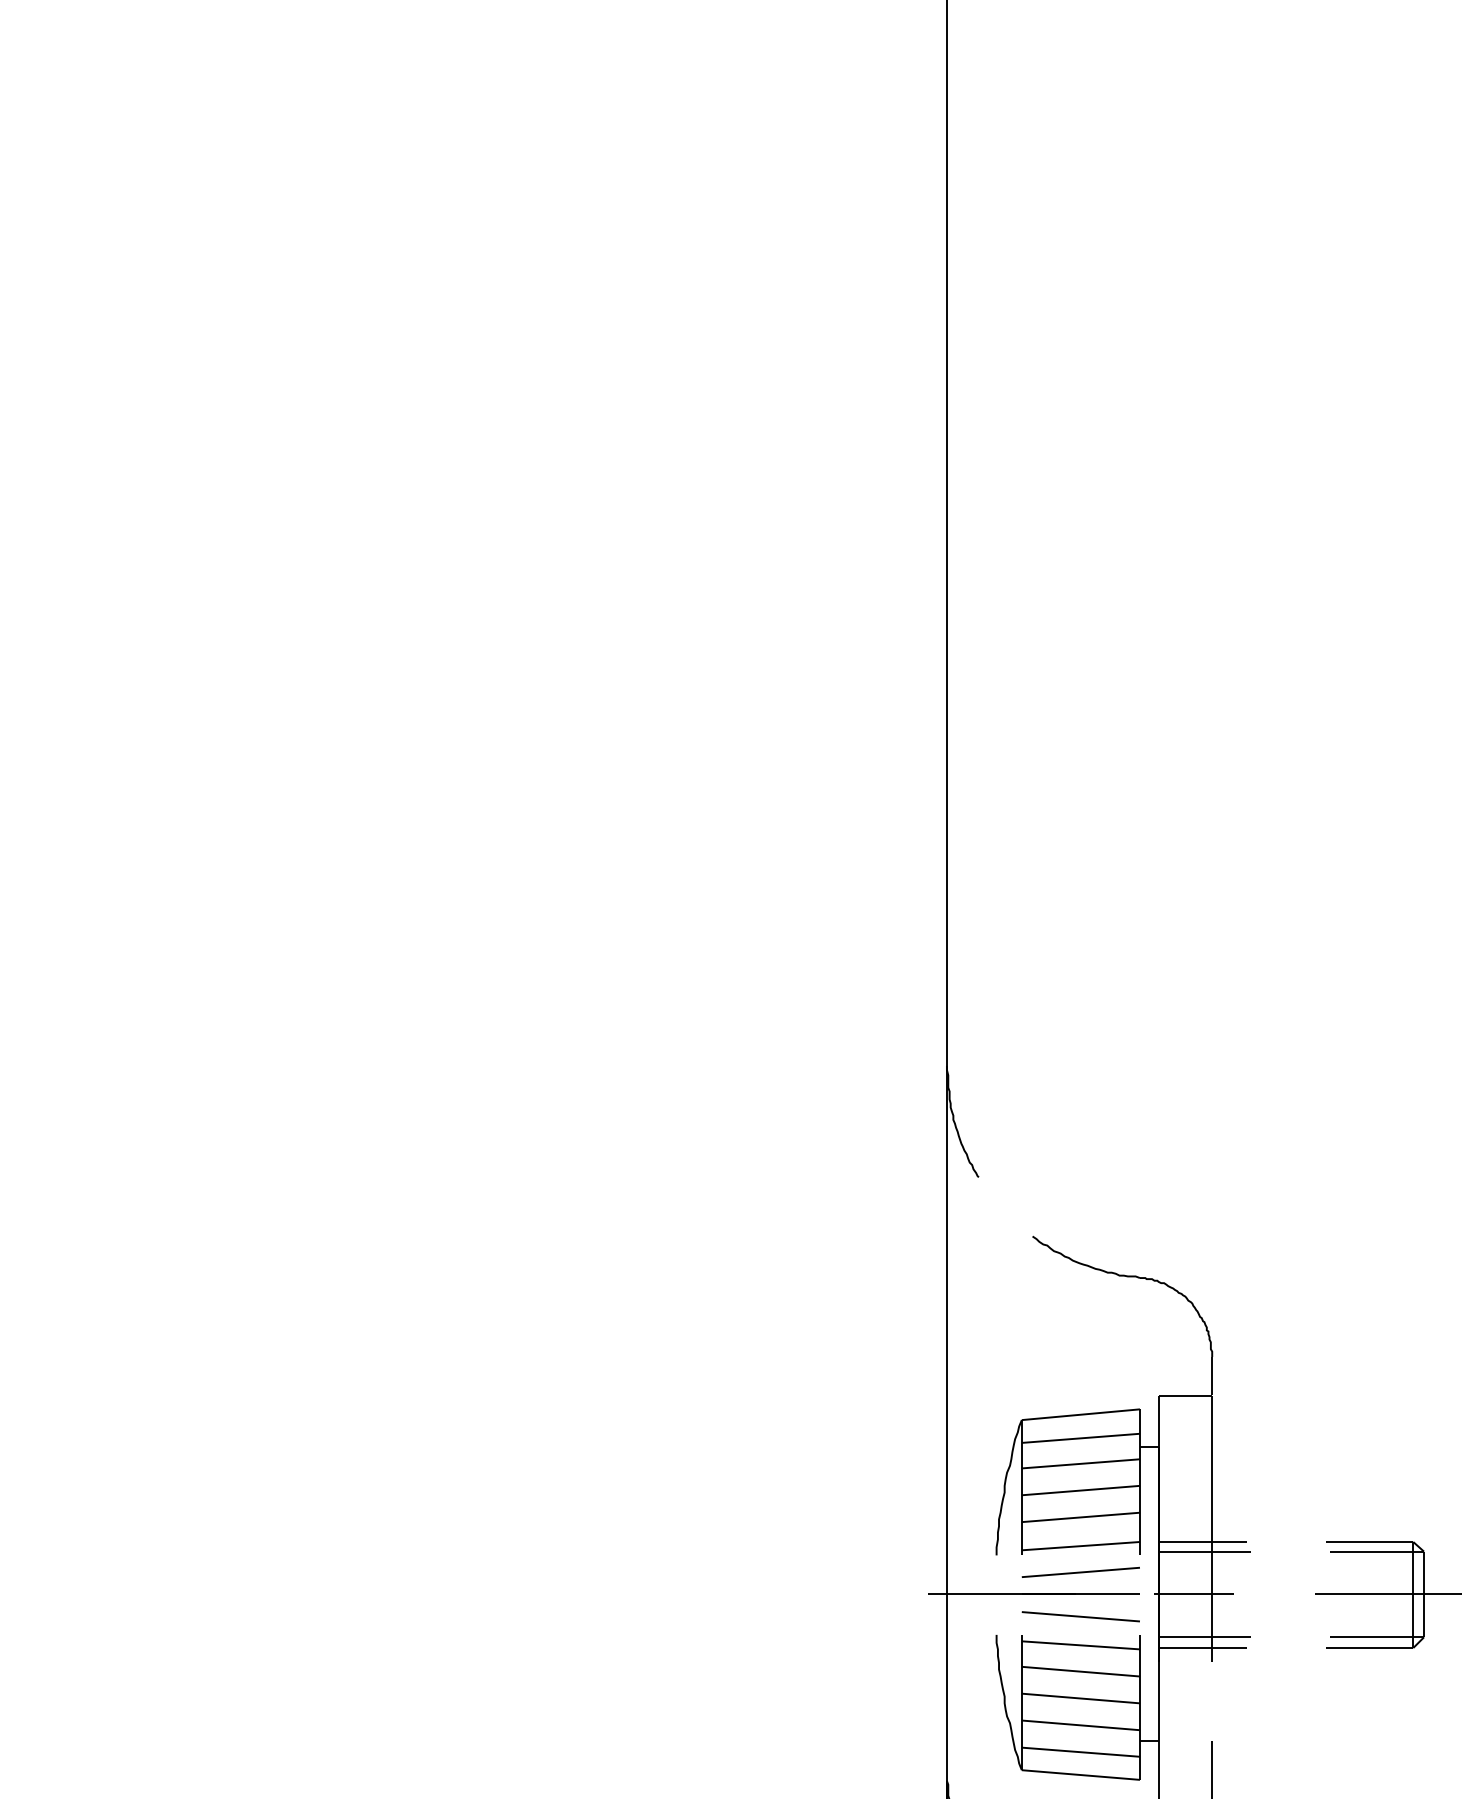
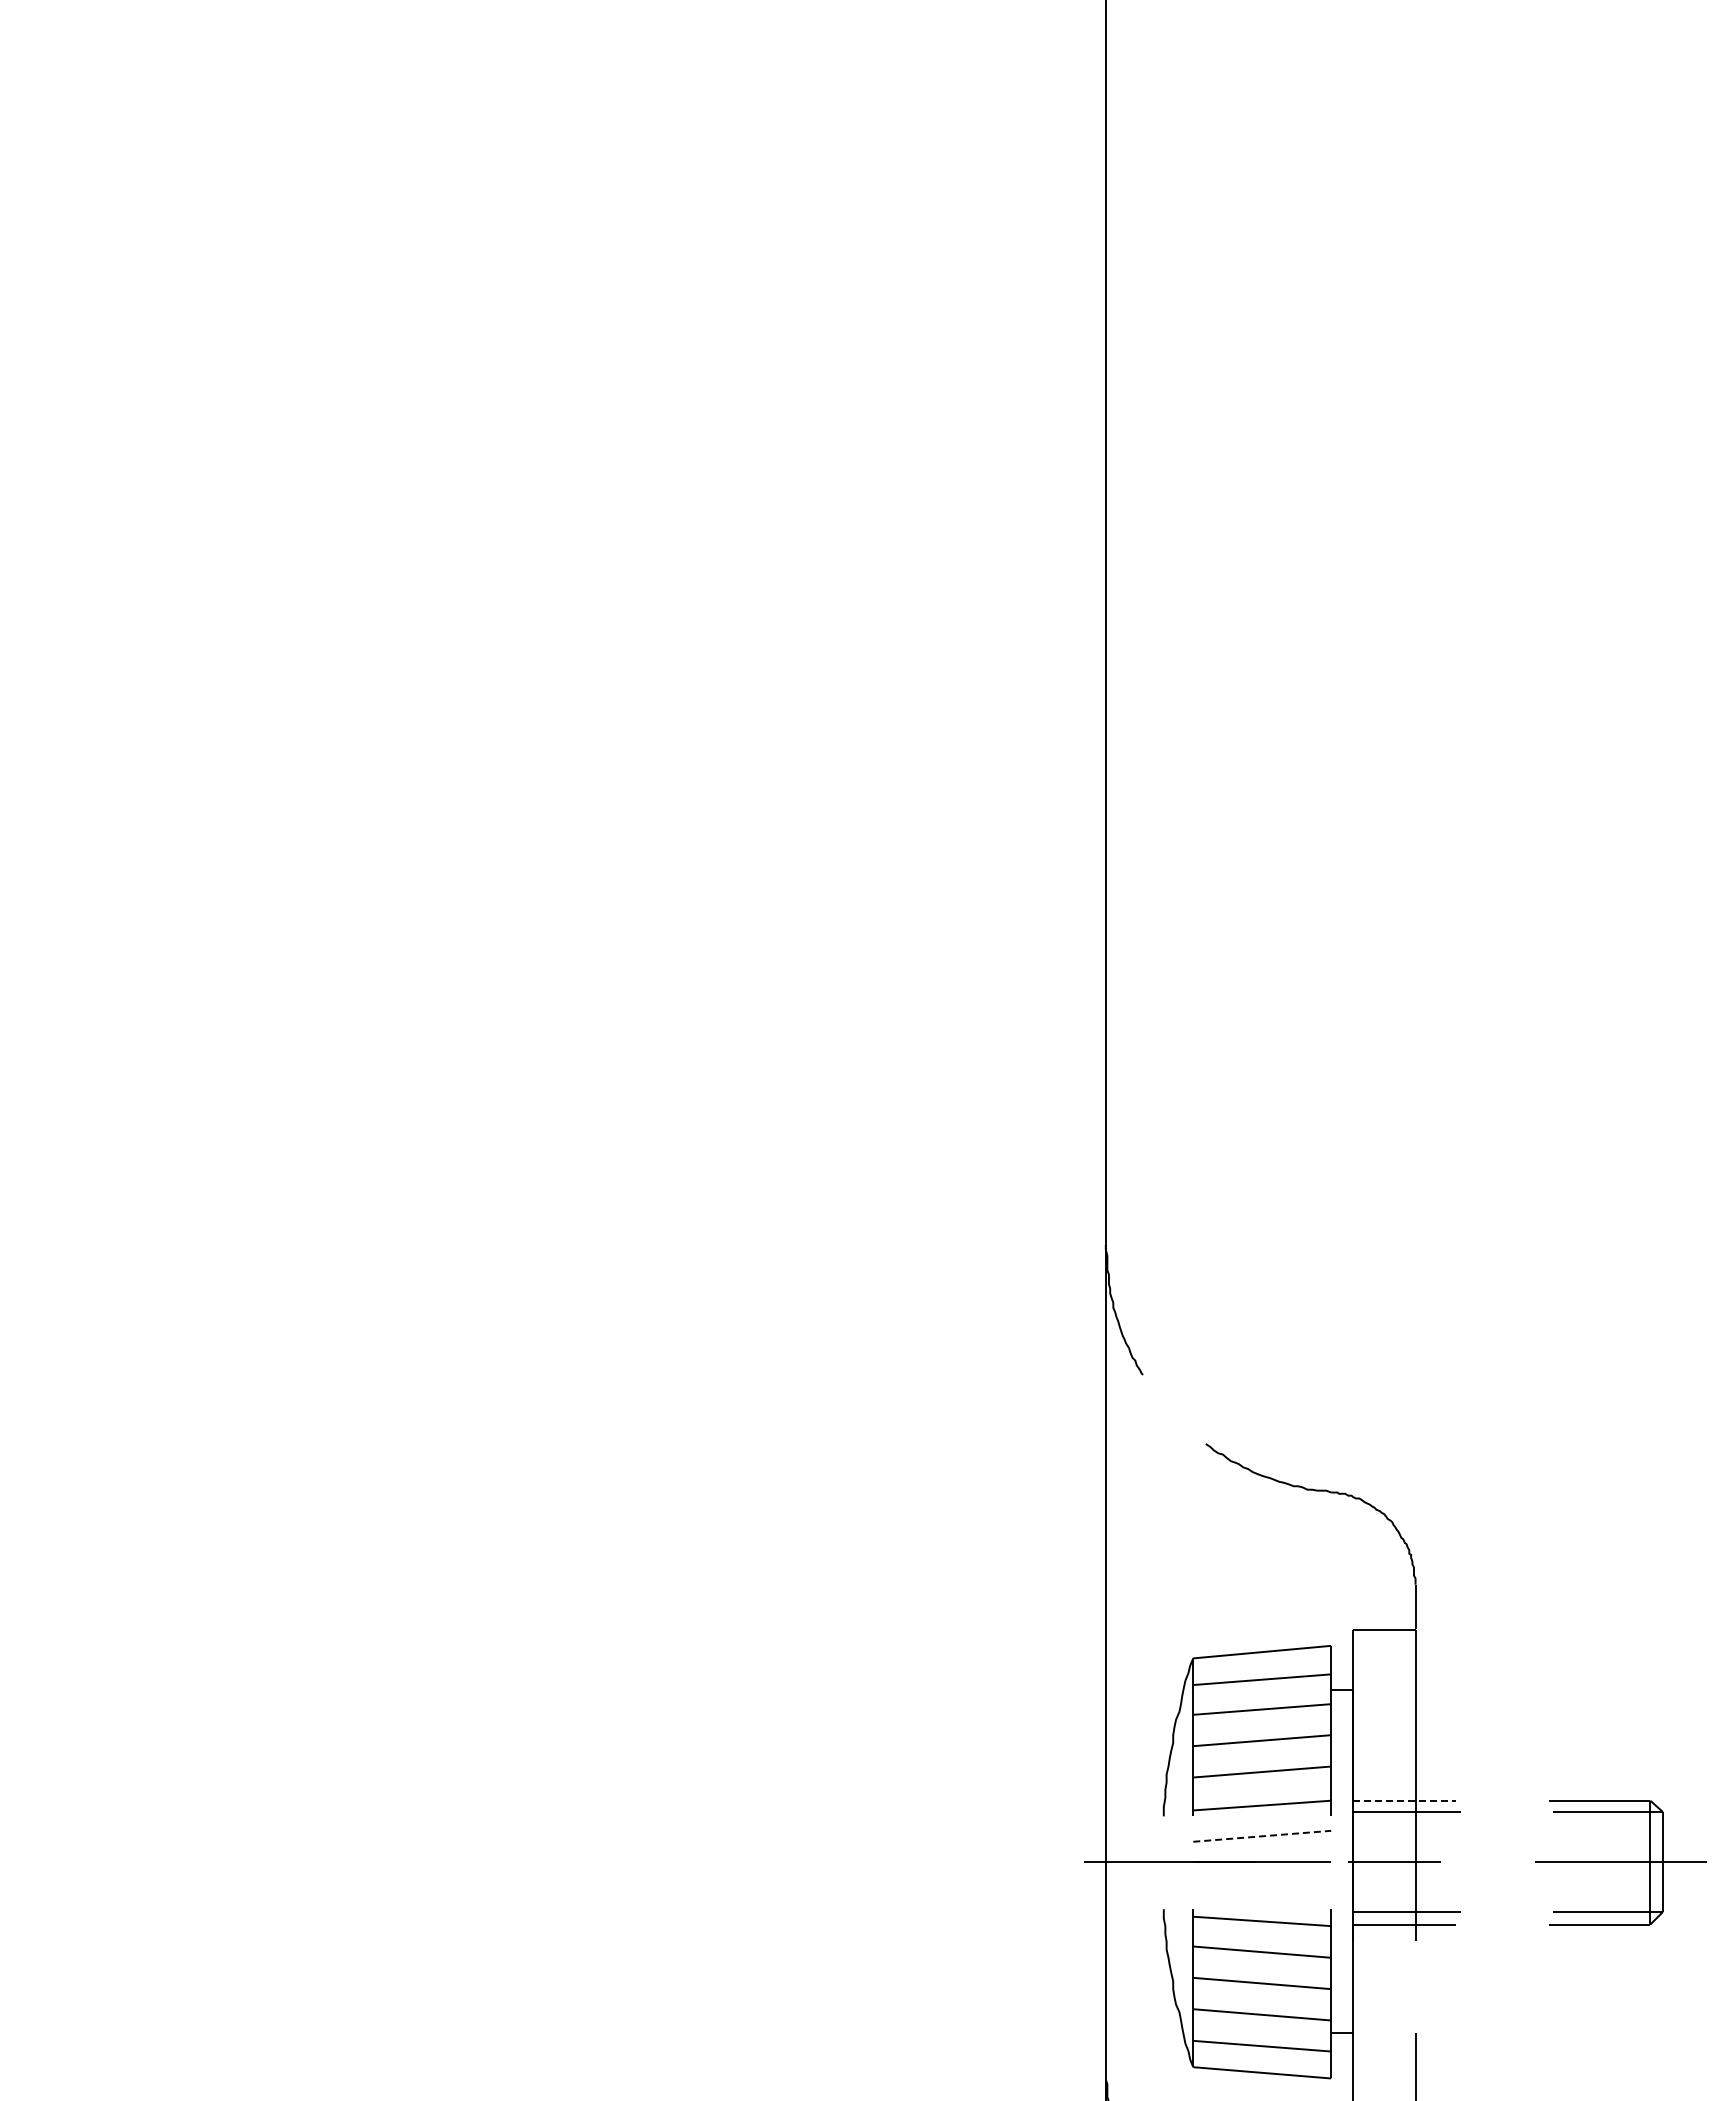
line: (1202, 1541) -> (1404, 1800), solid -> dashed
line: (1081, 1572) -> (1262, 1836), solid -> dashed
line: (1081, 1616) -> (1262, 1887), removed

